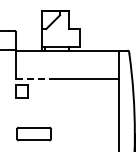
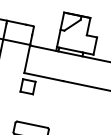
line: (35, 78) -> (43, 76), dashed -> solid

